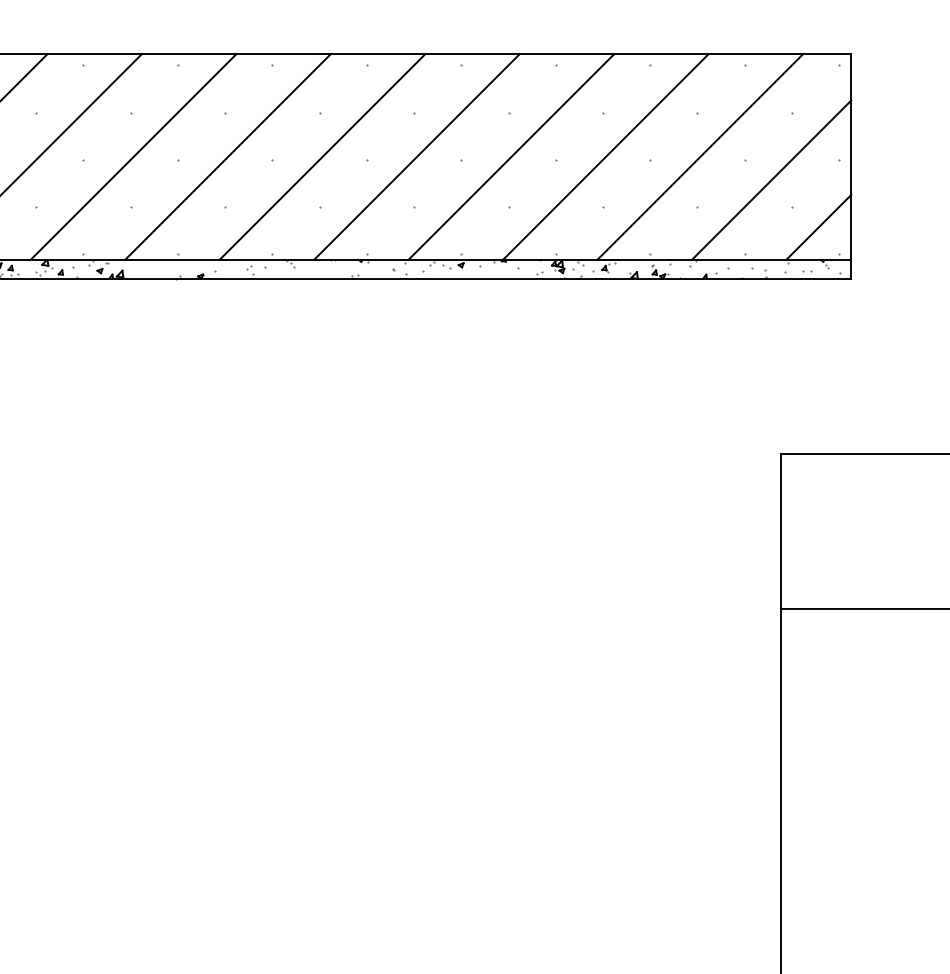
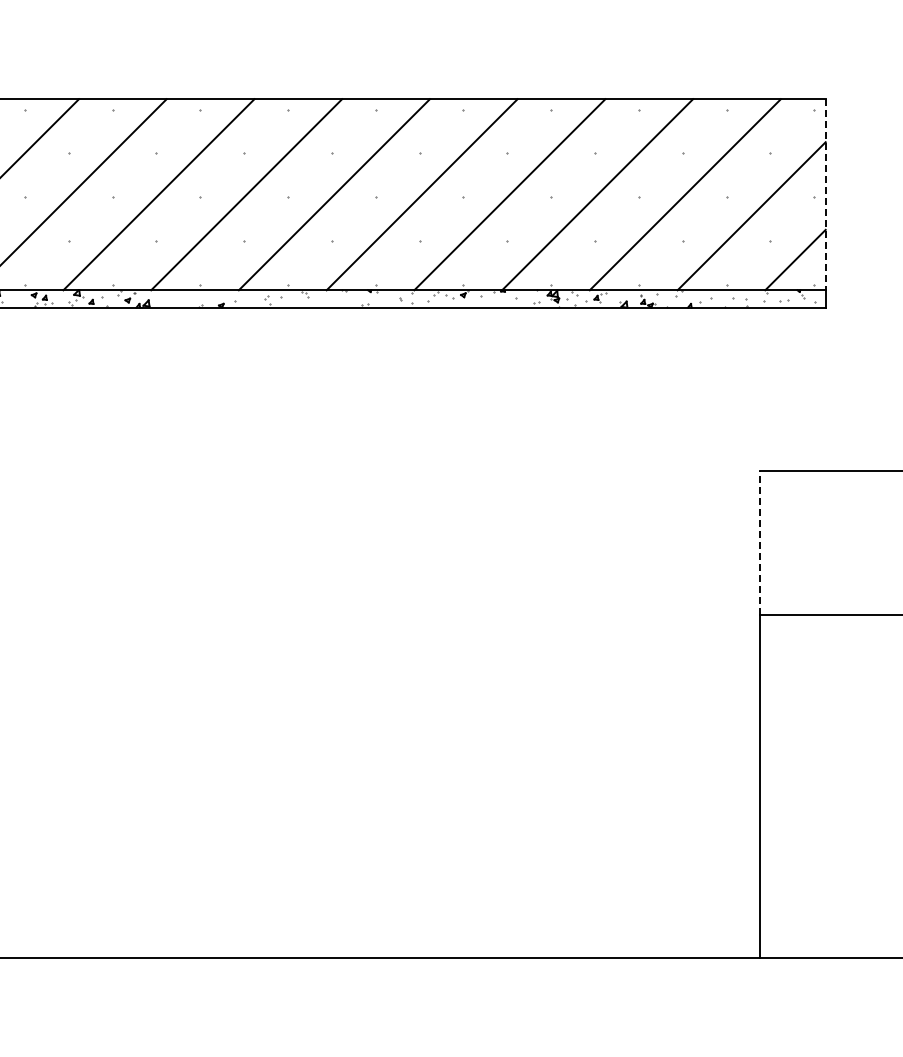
line: (851, 157) -> (825, 195), solid -> dashed
line: (781, 531) -> (760, 542), solid -> dashed

